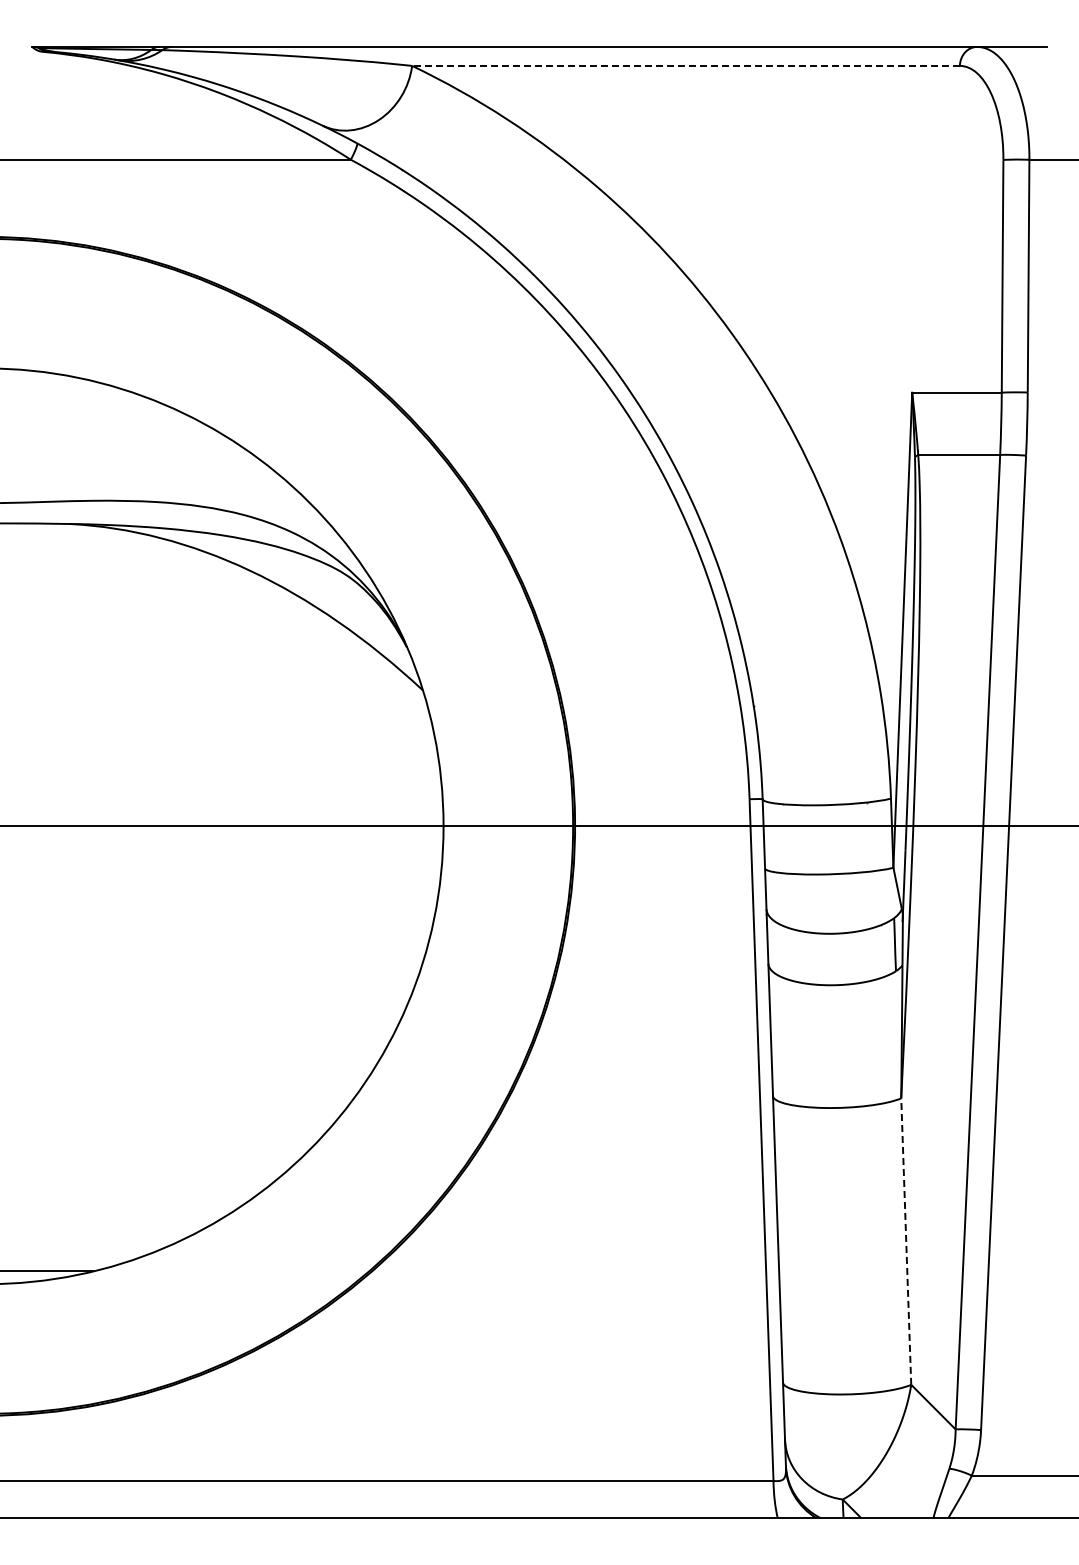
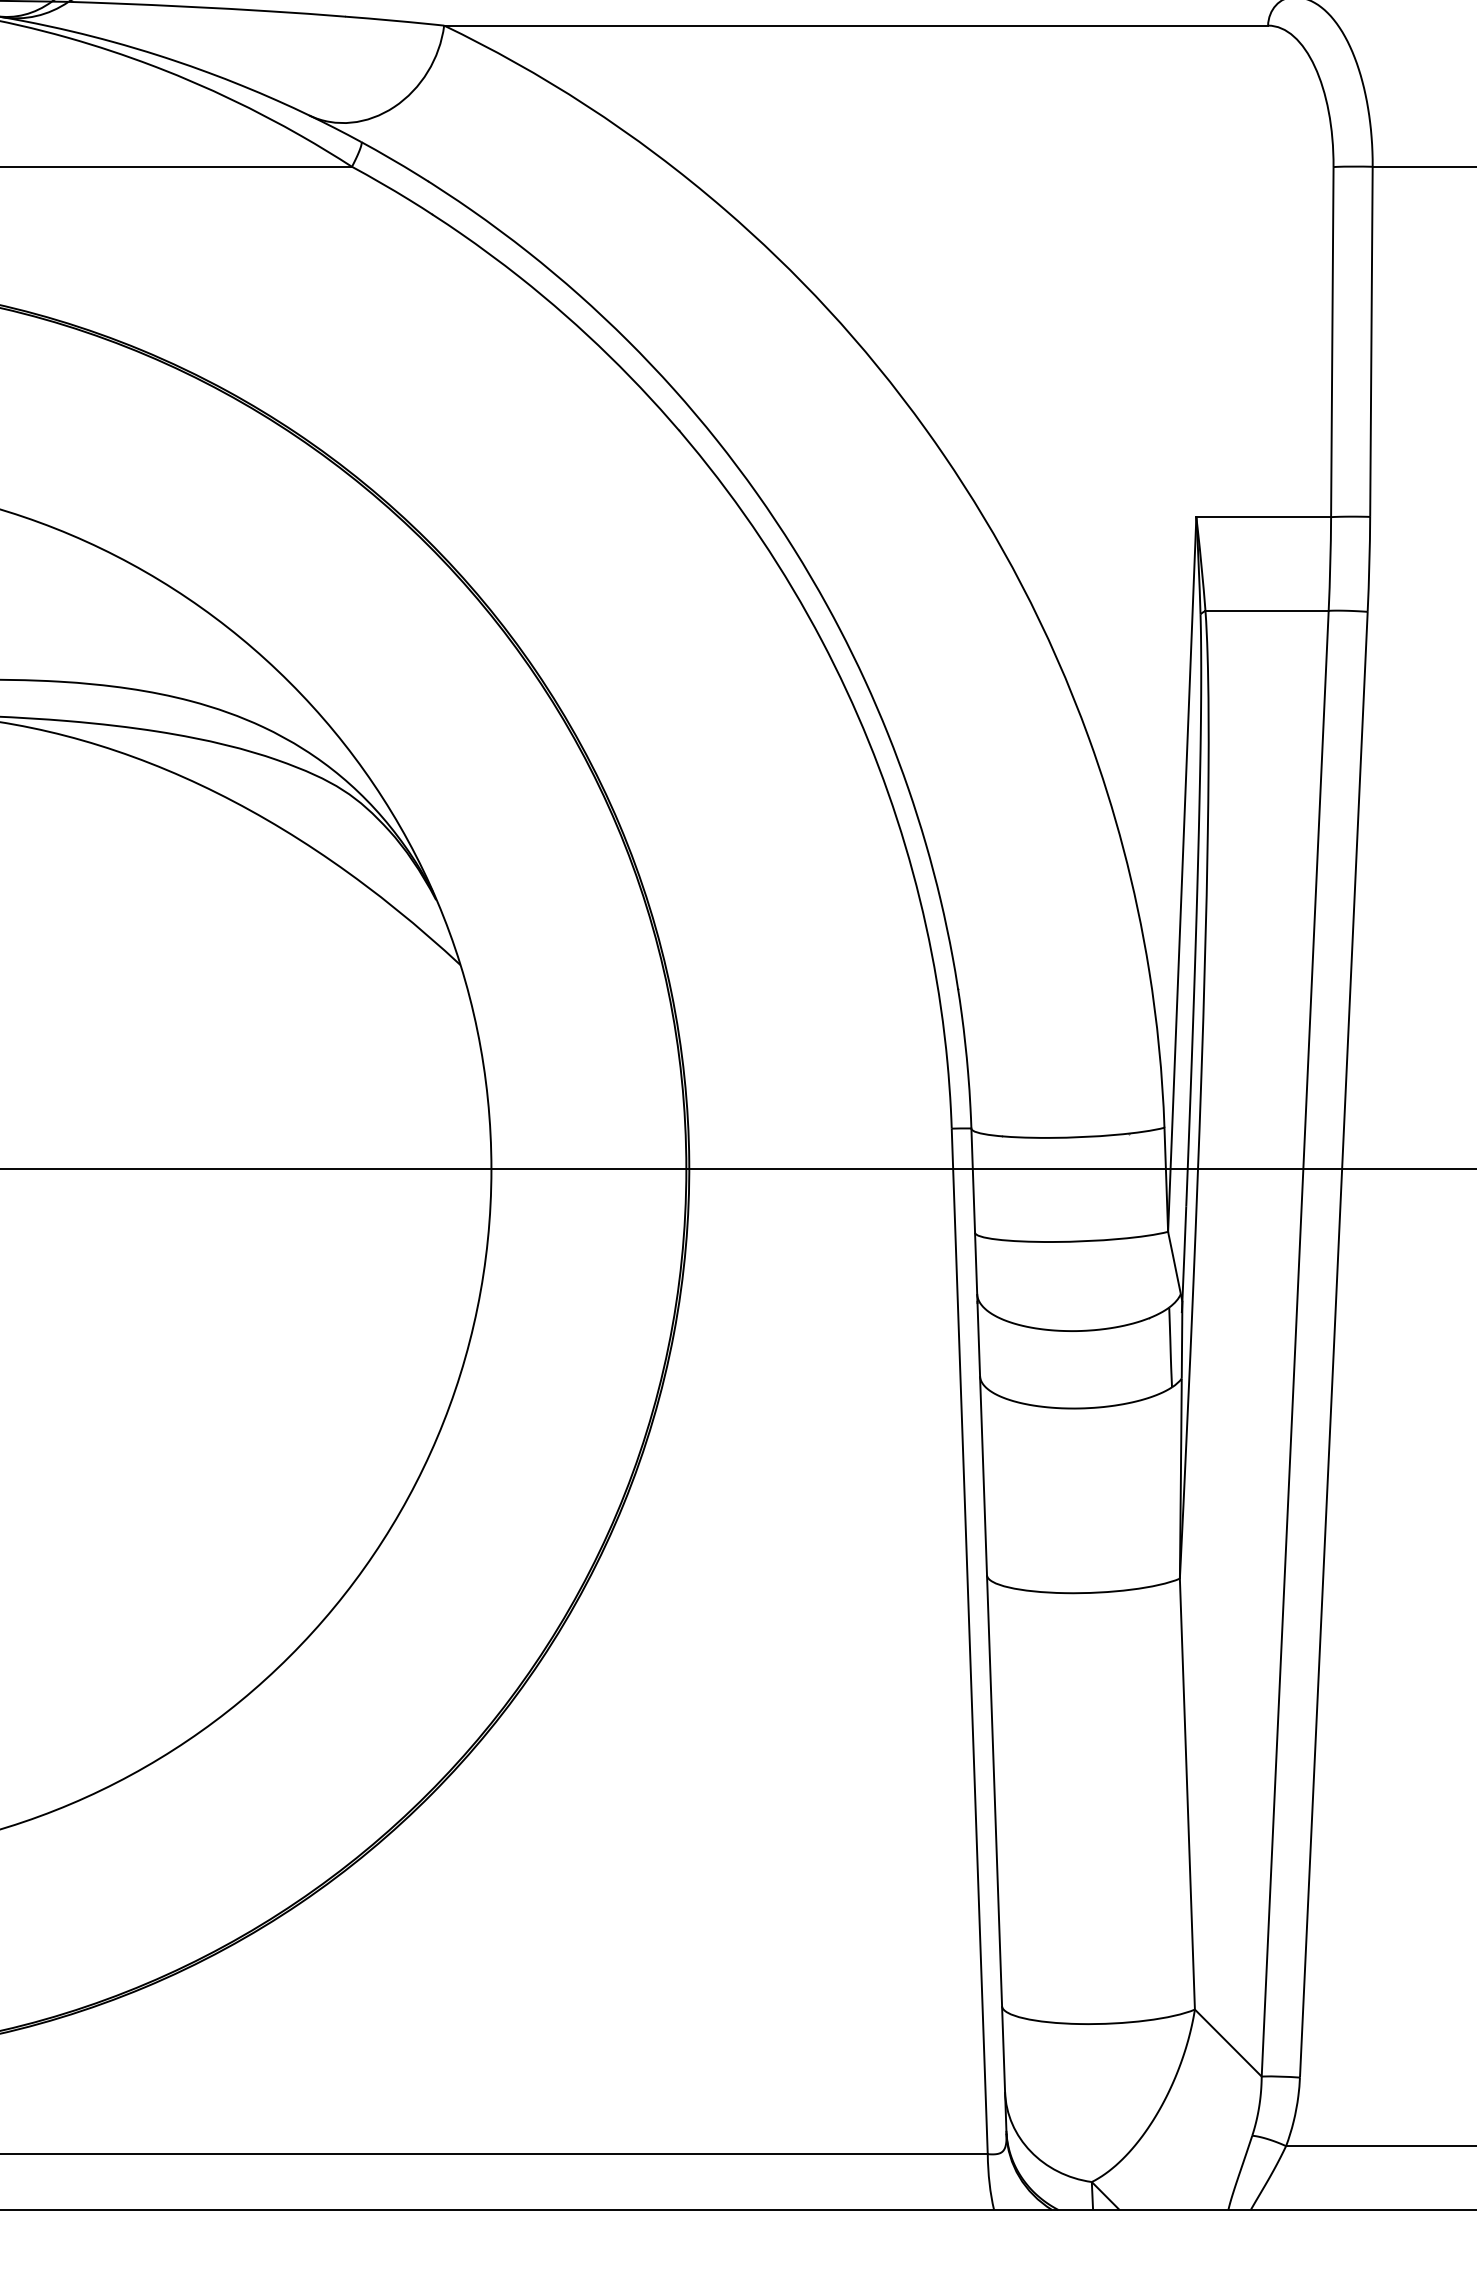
line: (686, 65) -> (856, 25), dashed -> solid
line: (906, 1241) -> (1187, 1793), dashed -> solid

